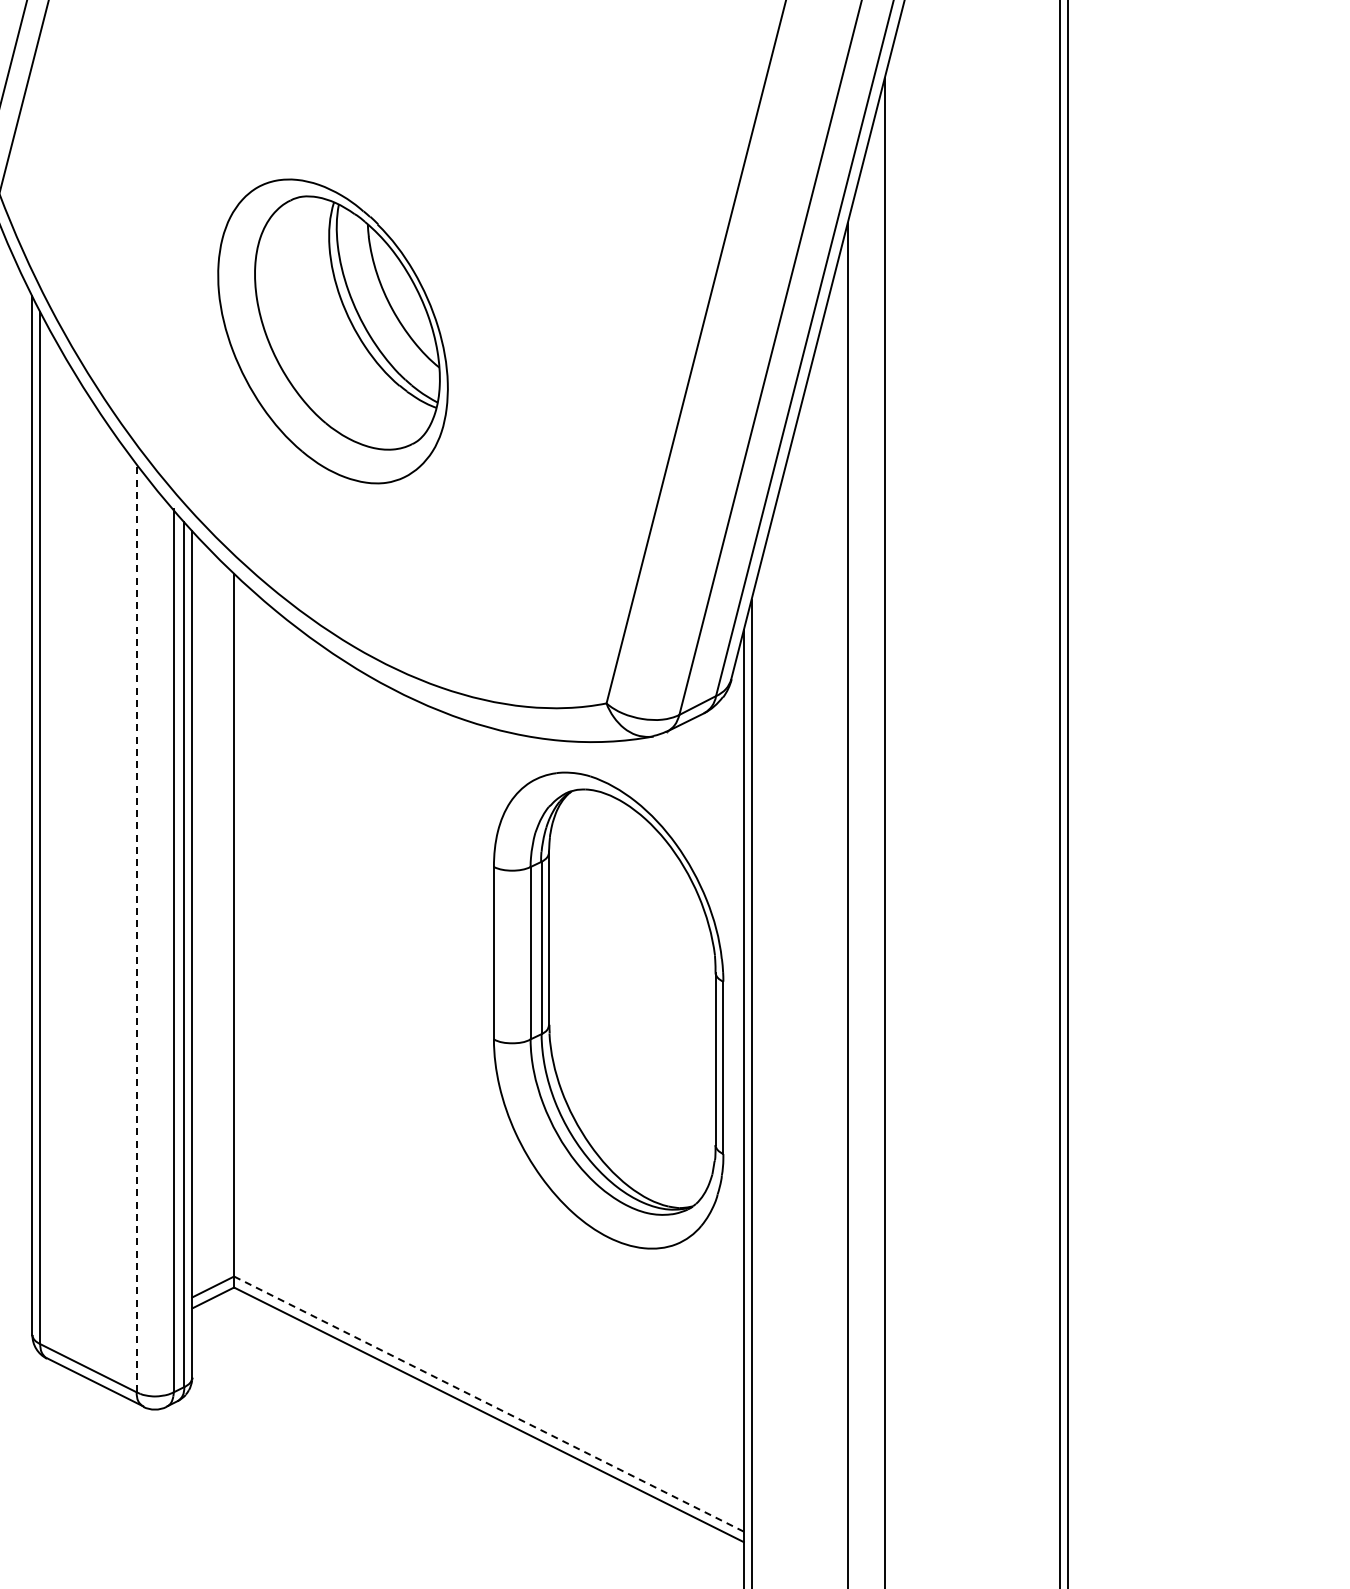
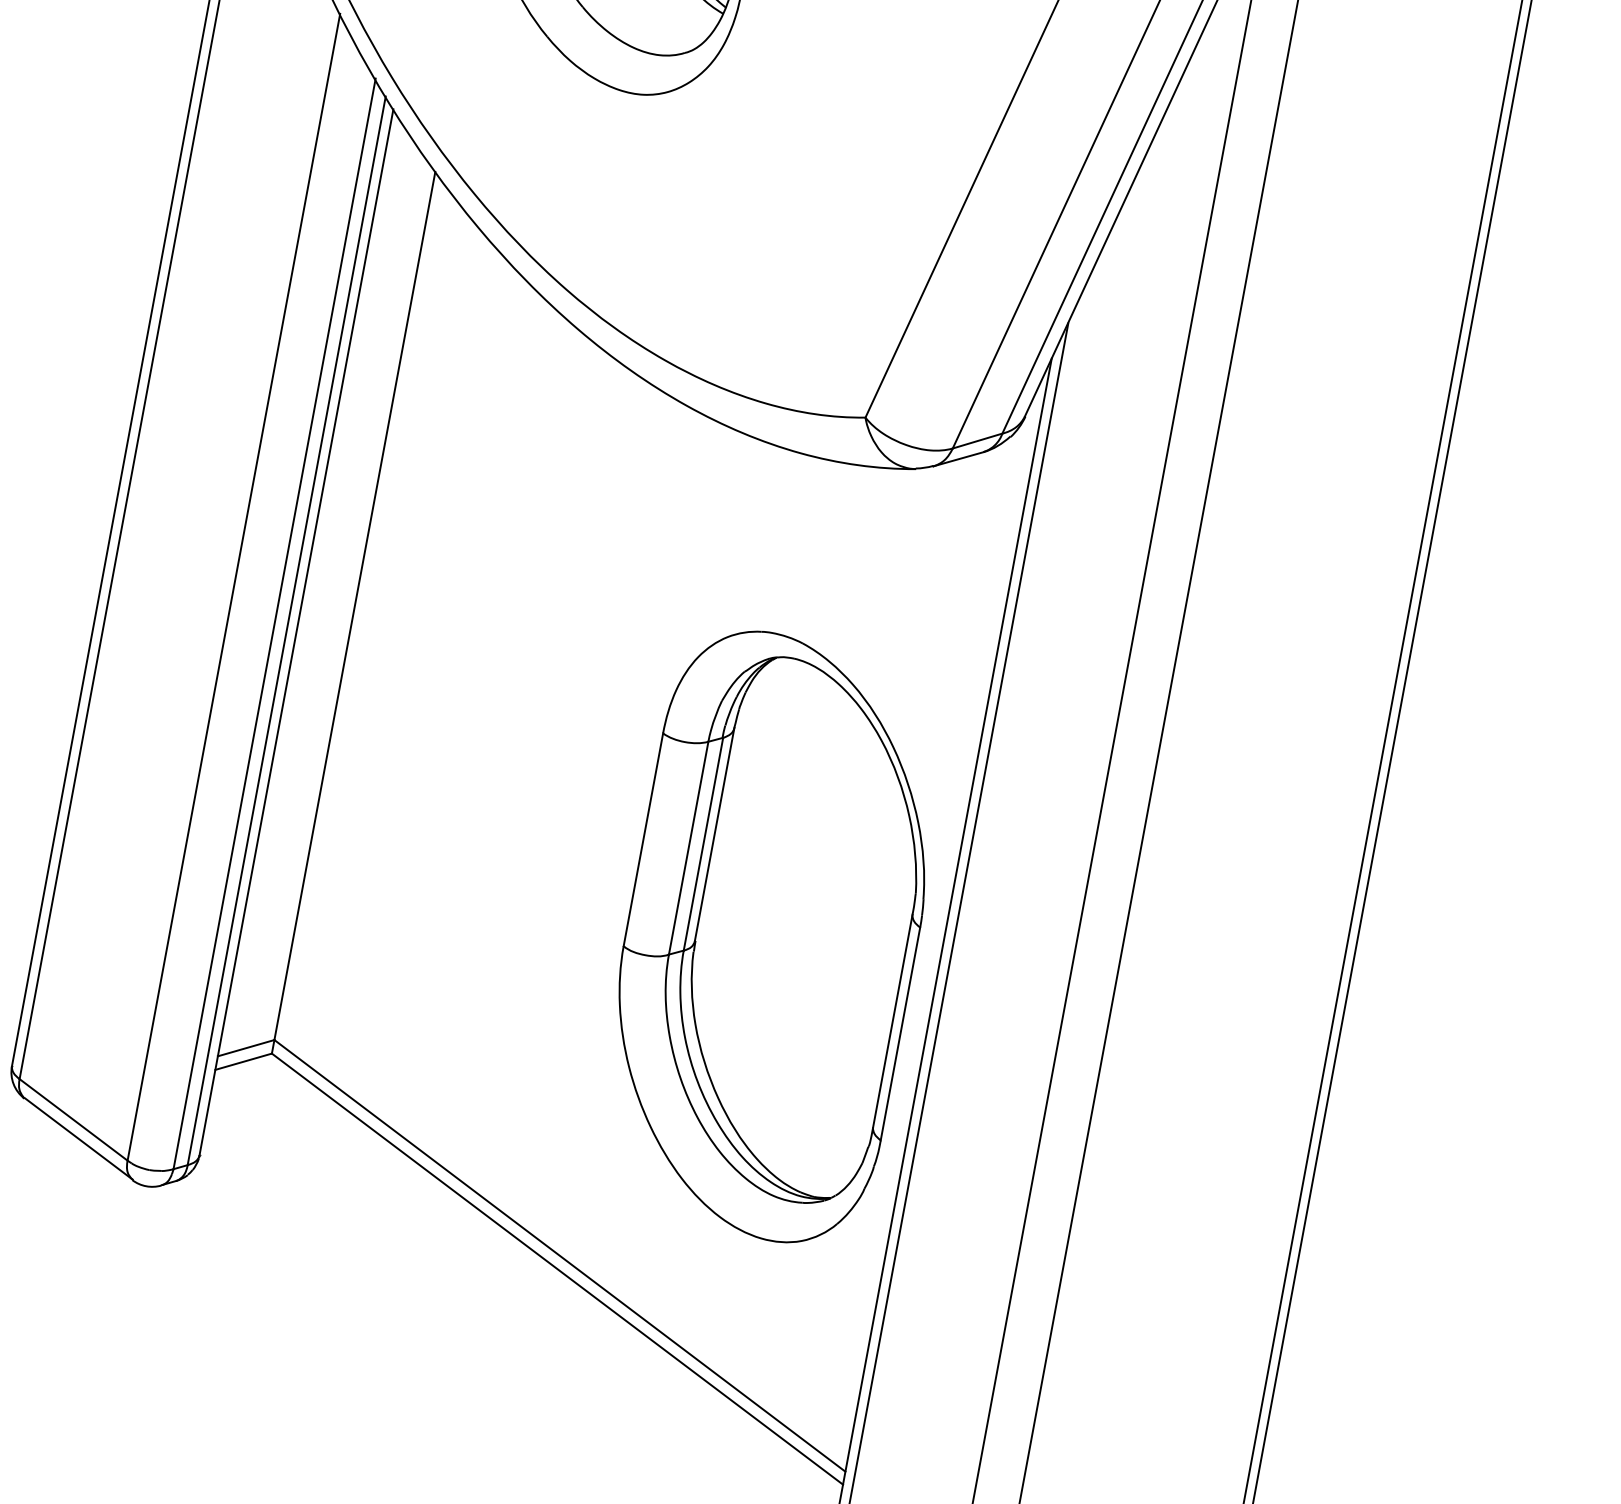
line: (136, 927) -> (233, 586), dashed -> solid
part: (608, 1010) -> (771, 936), moved
line: (488, 1403) -> (559, 1255), dashed -> solid

